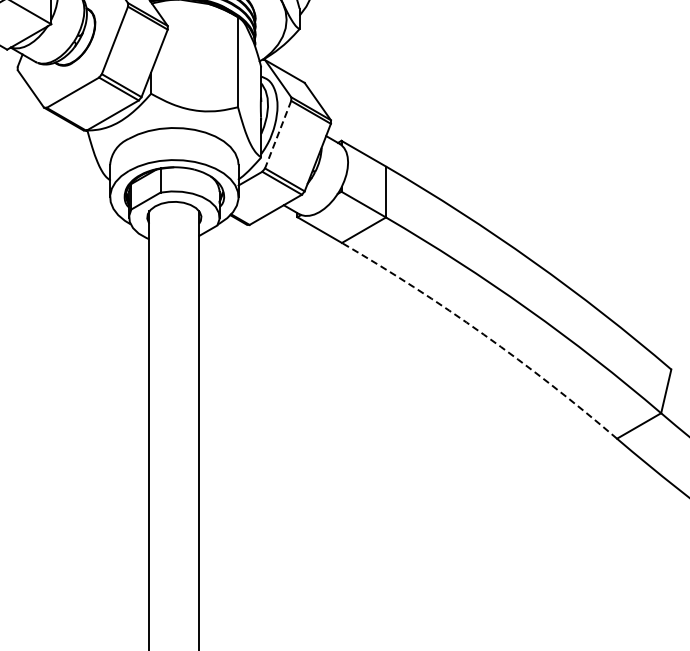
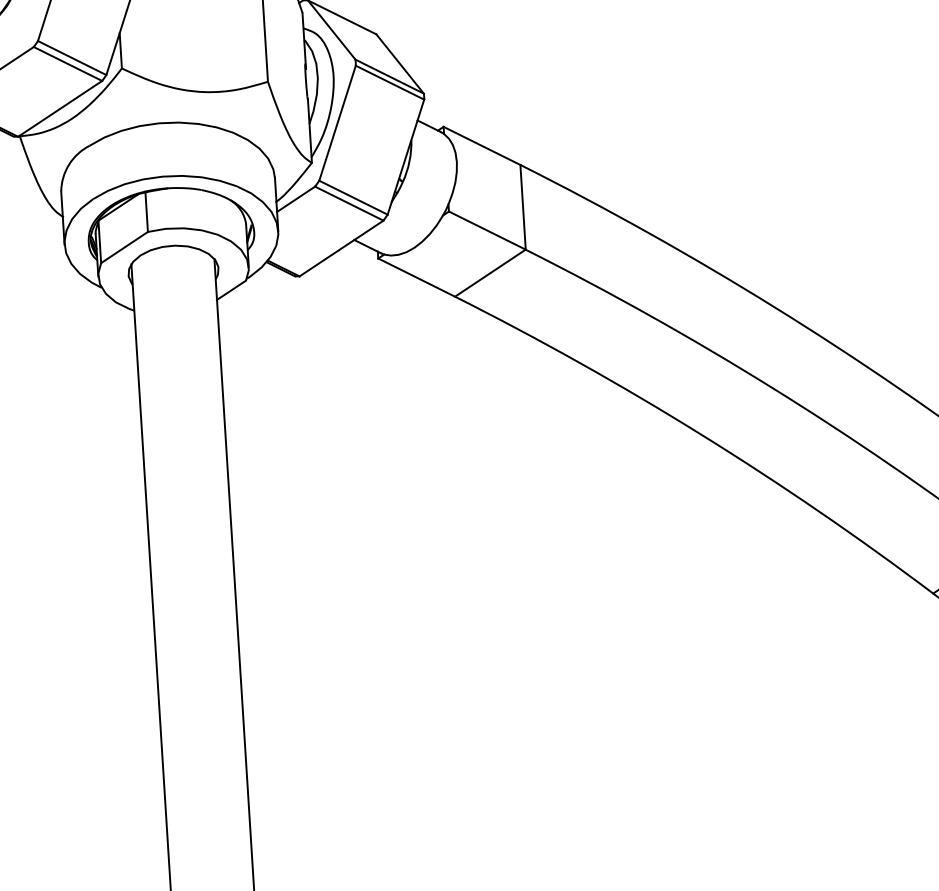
line: (277, 135) -> (336, 124), dashed -> solid
arc: (483, 334) -> (700, 434), dashed -> solid

